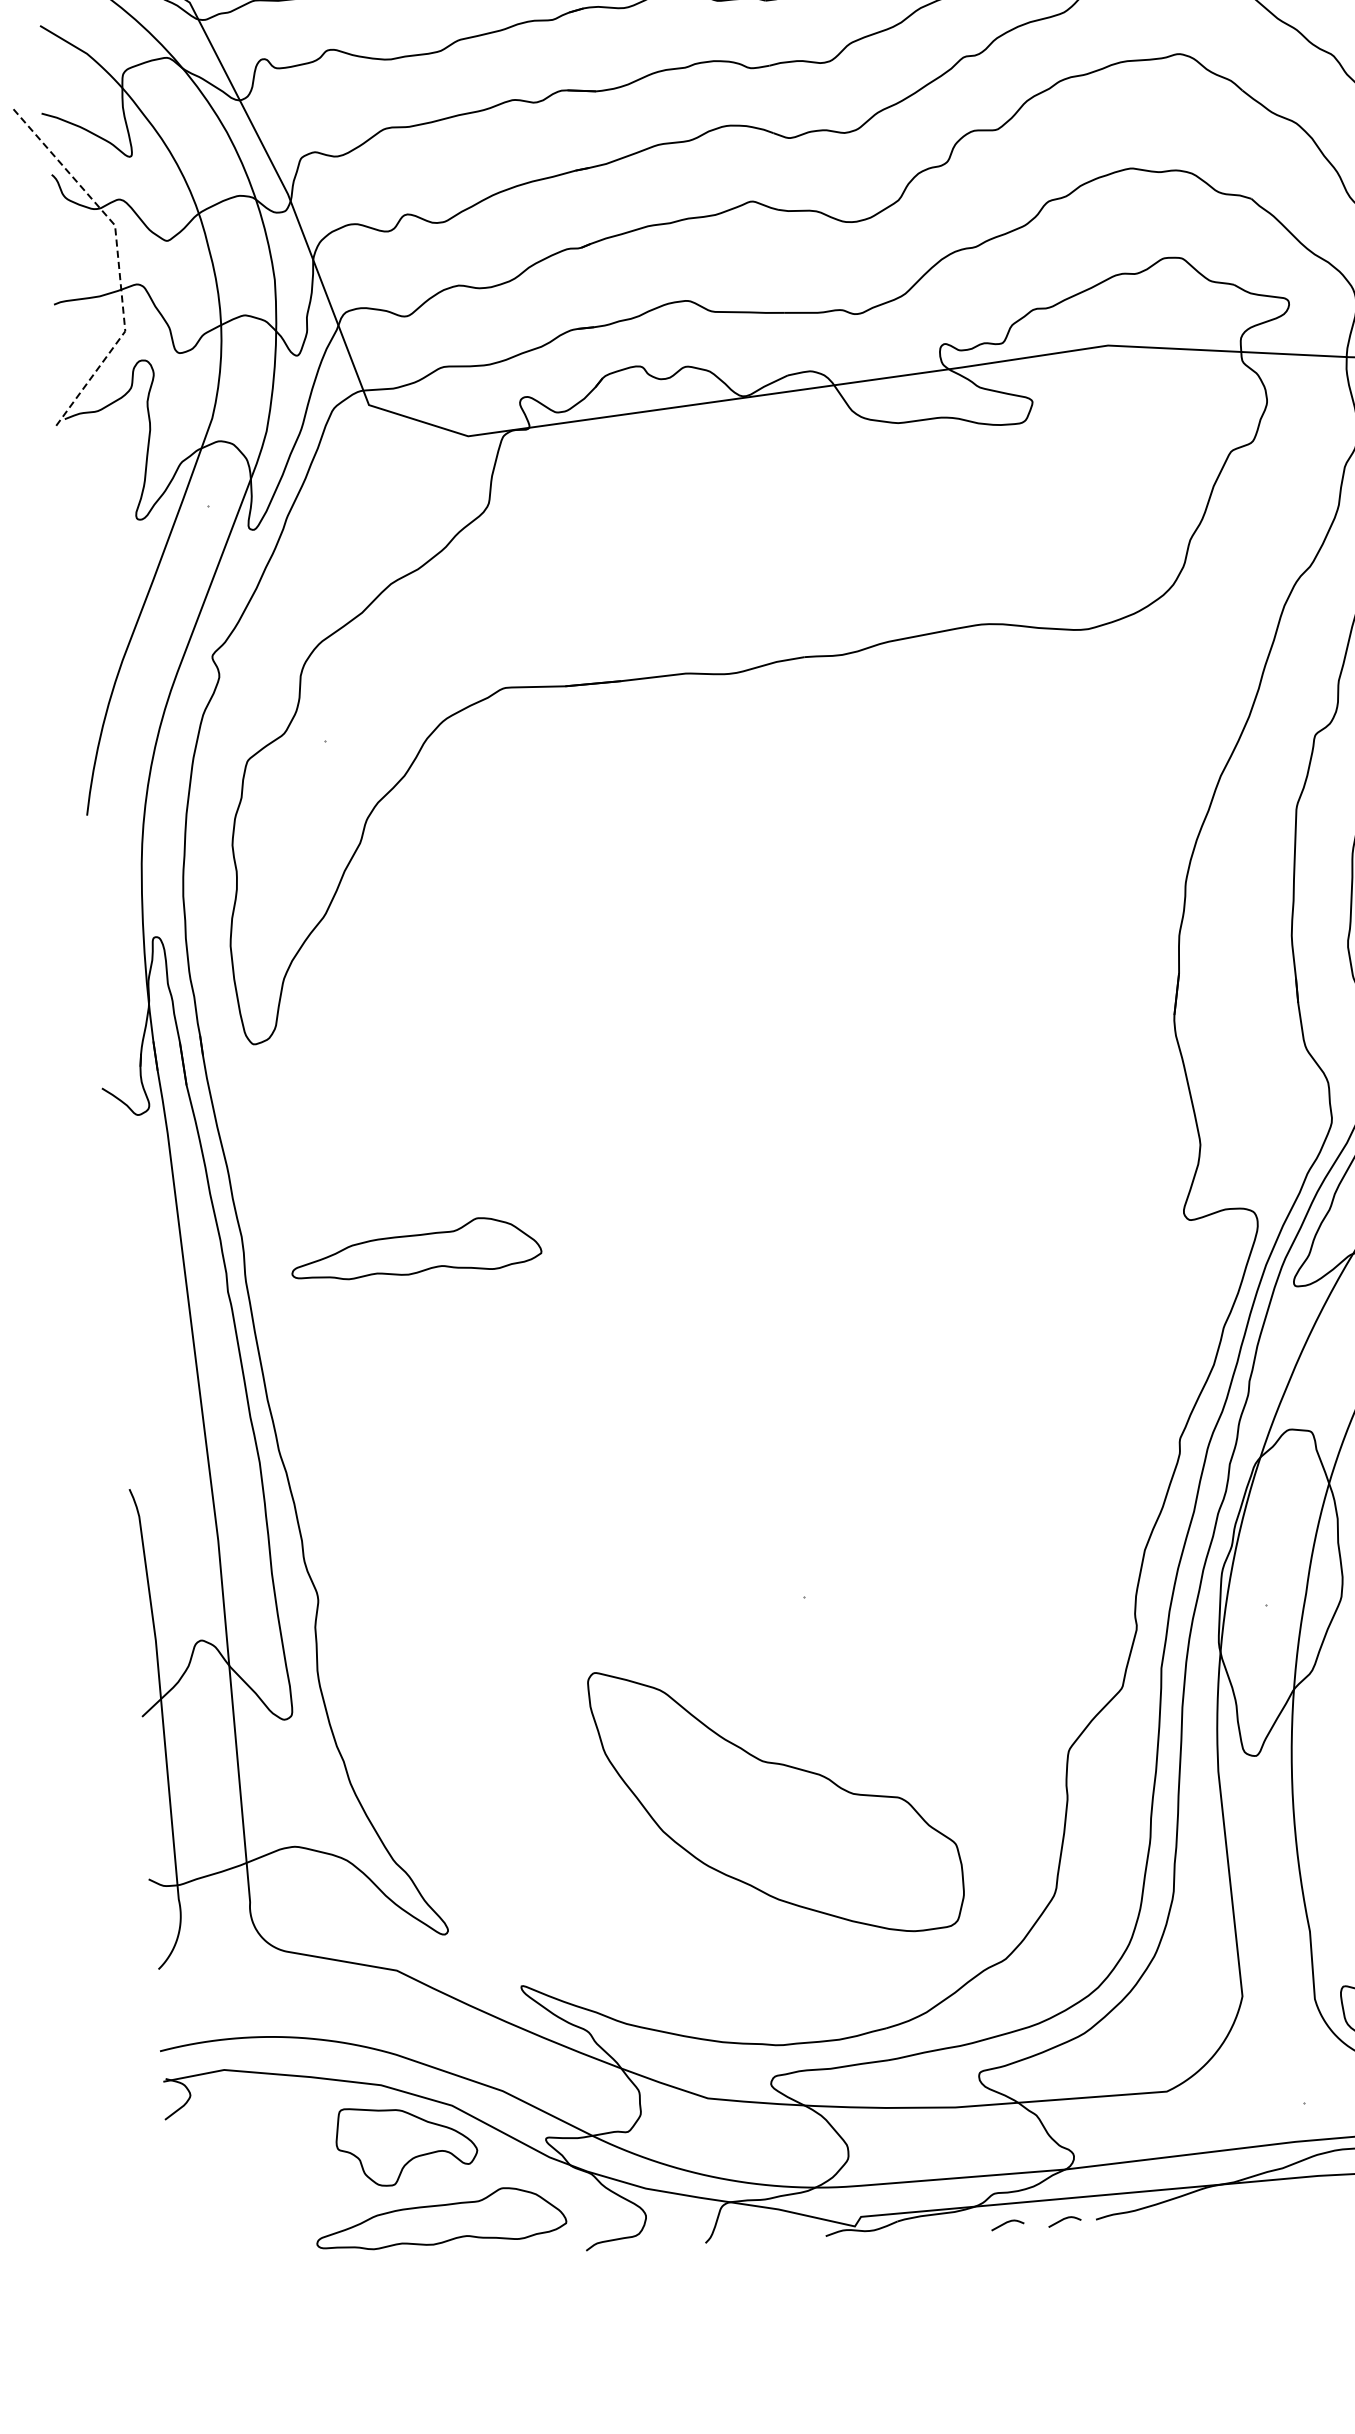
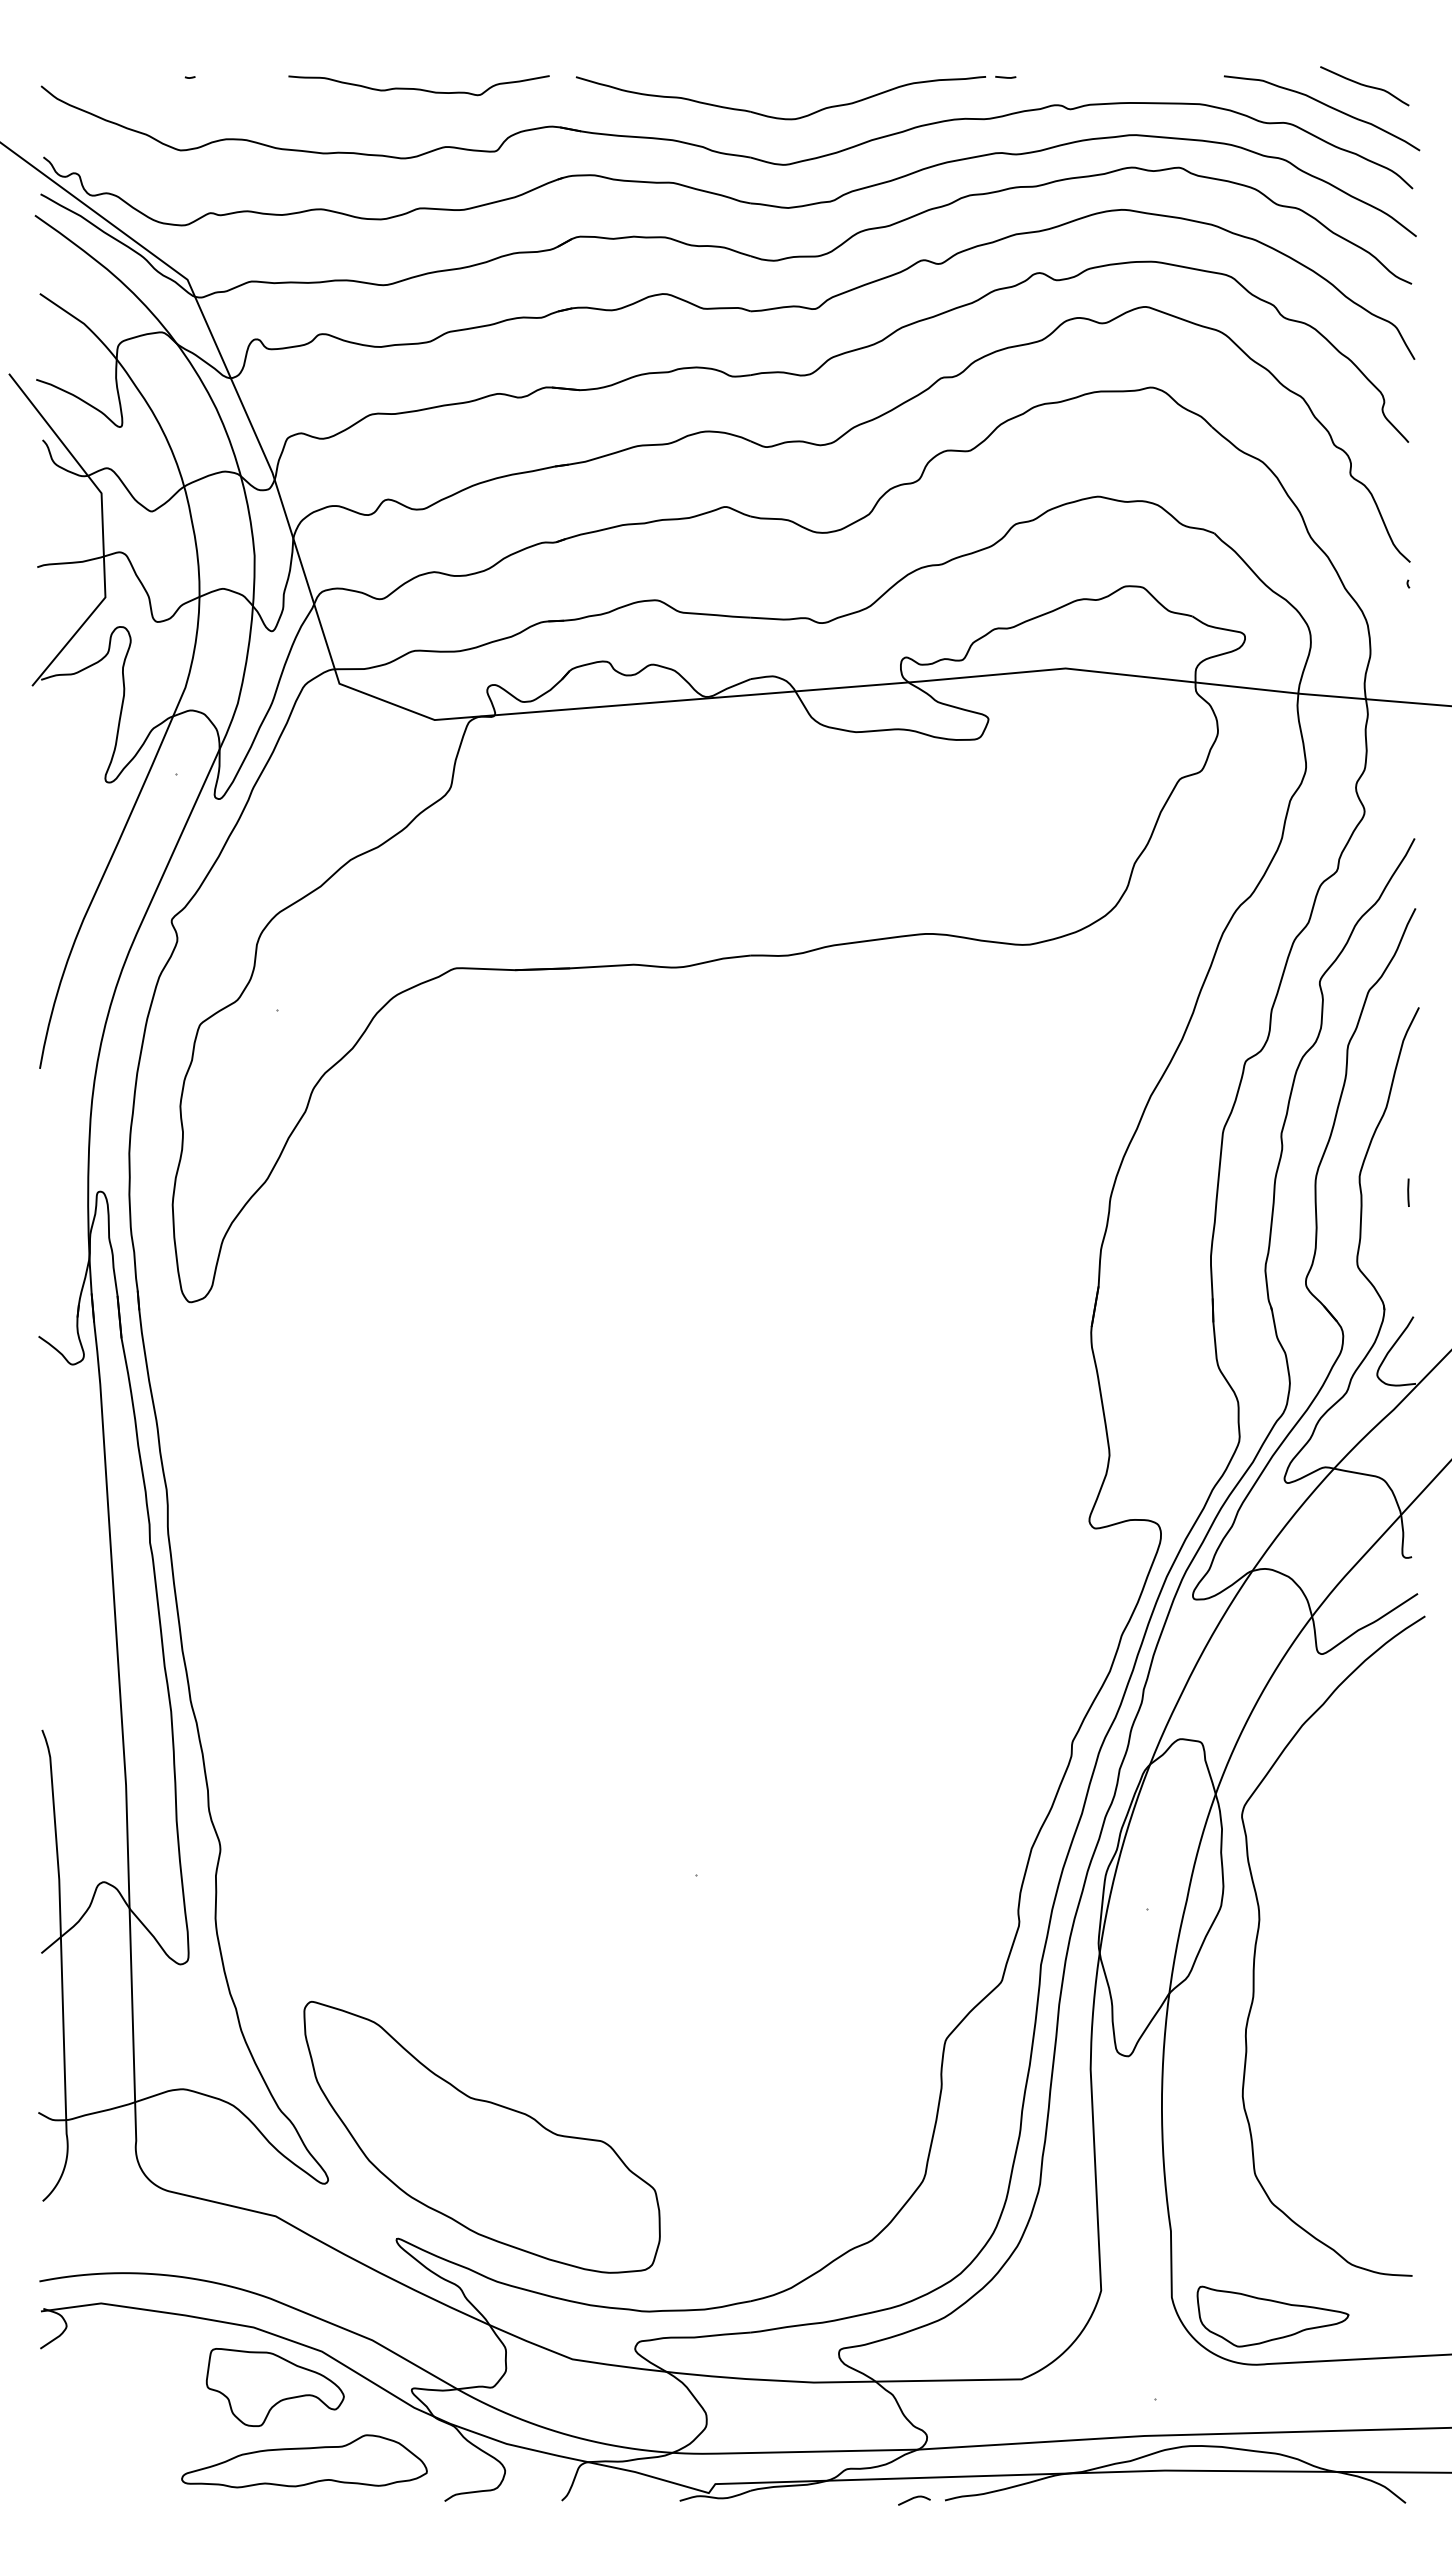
line: (118, 261) -> (102, 528), dashed -> solid
part: (416, 1248) -> (336, 1511), removed
part: (776, 1801) -> (481, 2137), moved
curve: (1007, 2222) -> (858, 2498), removed

